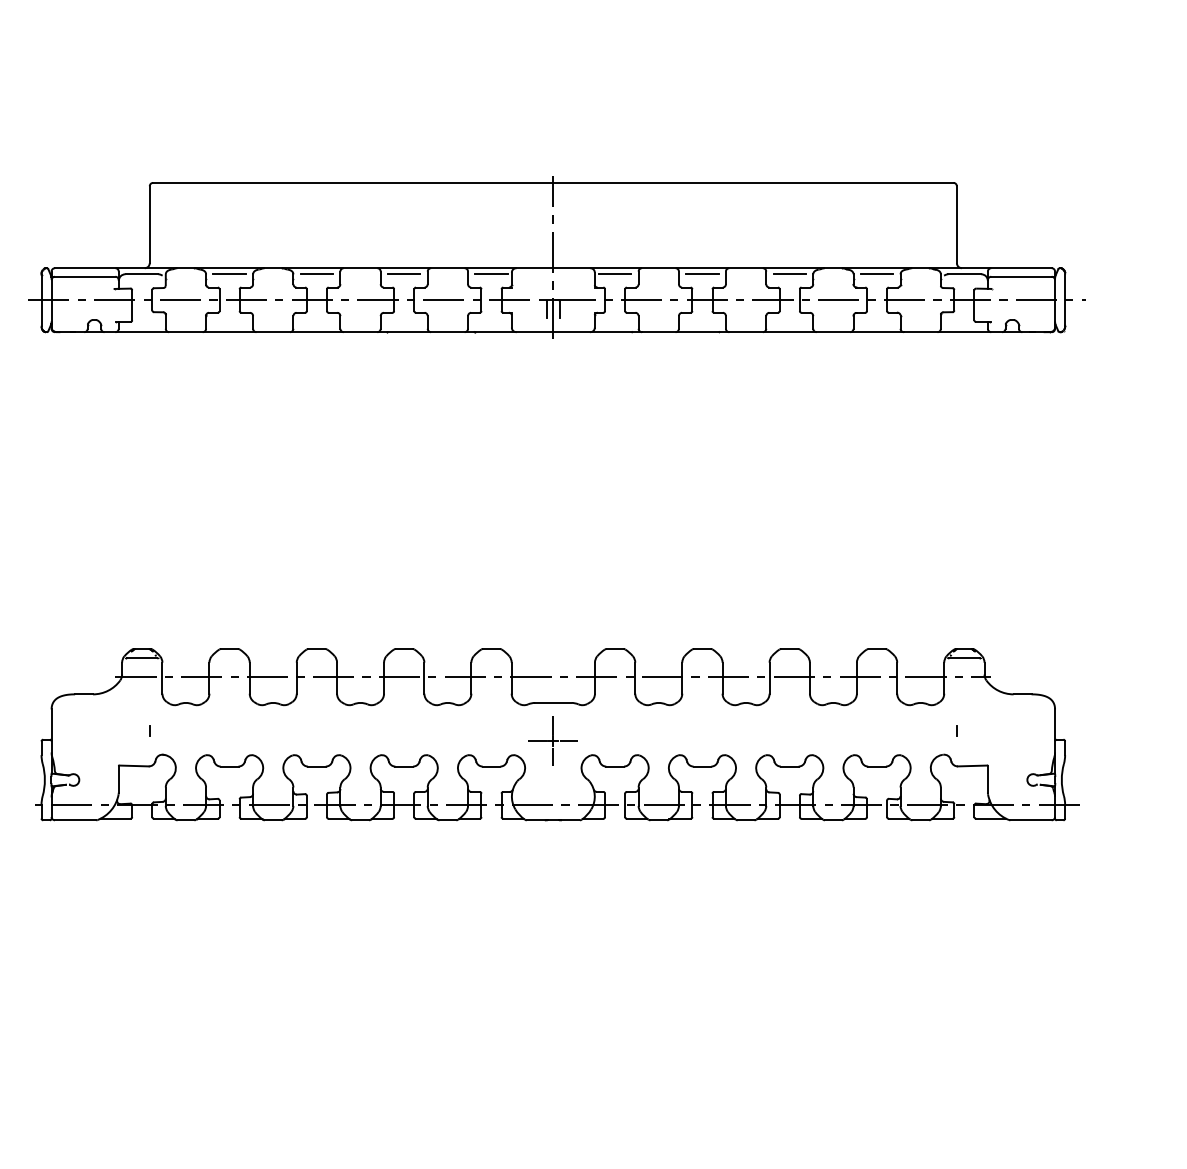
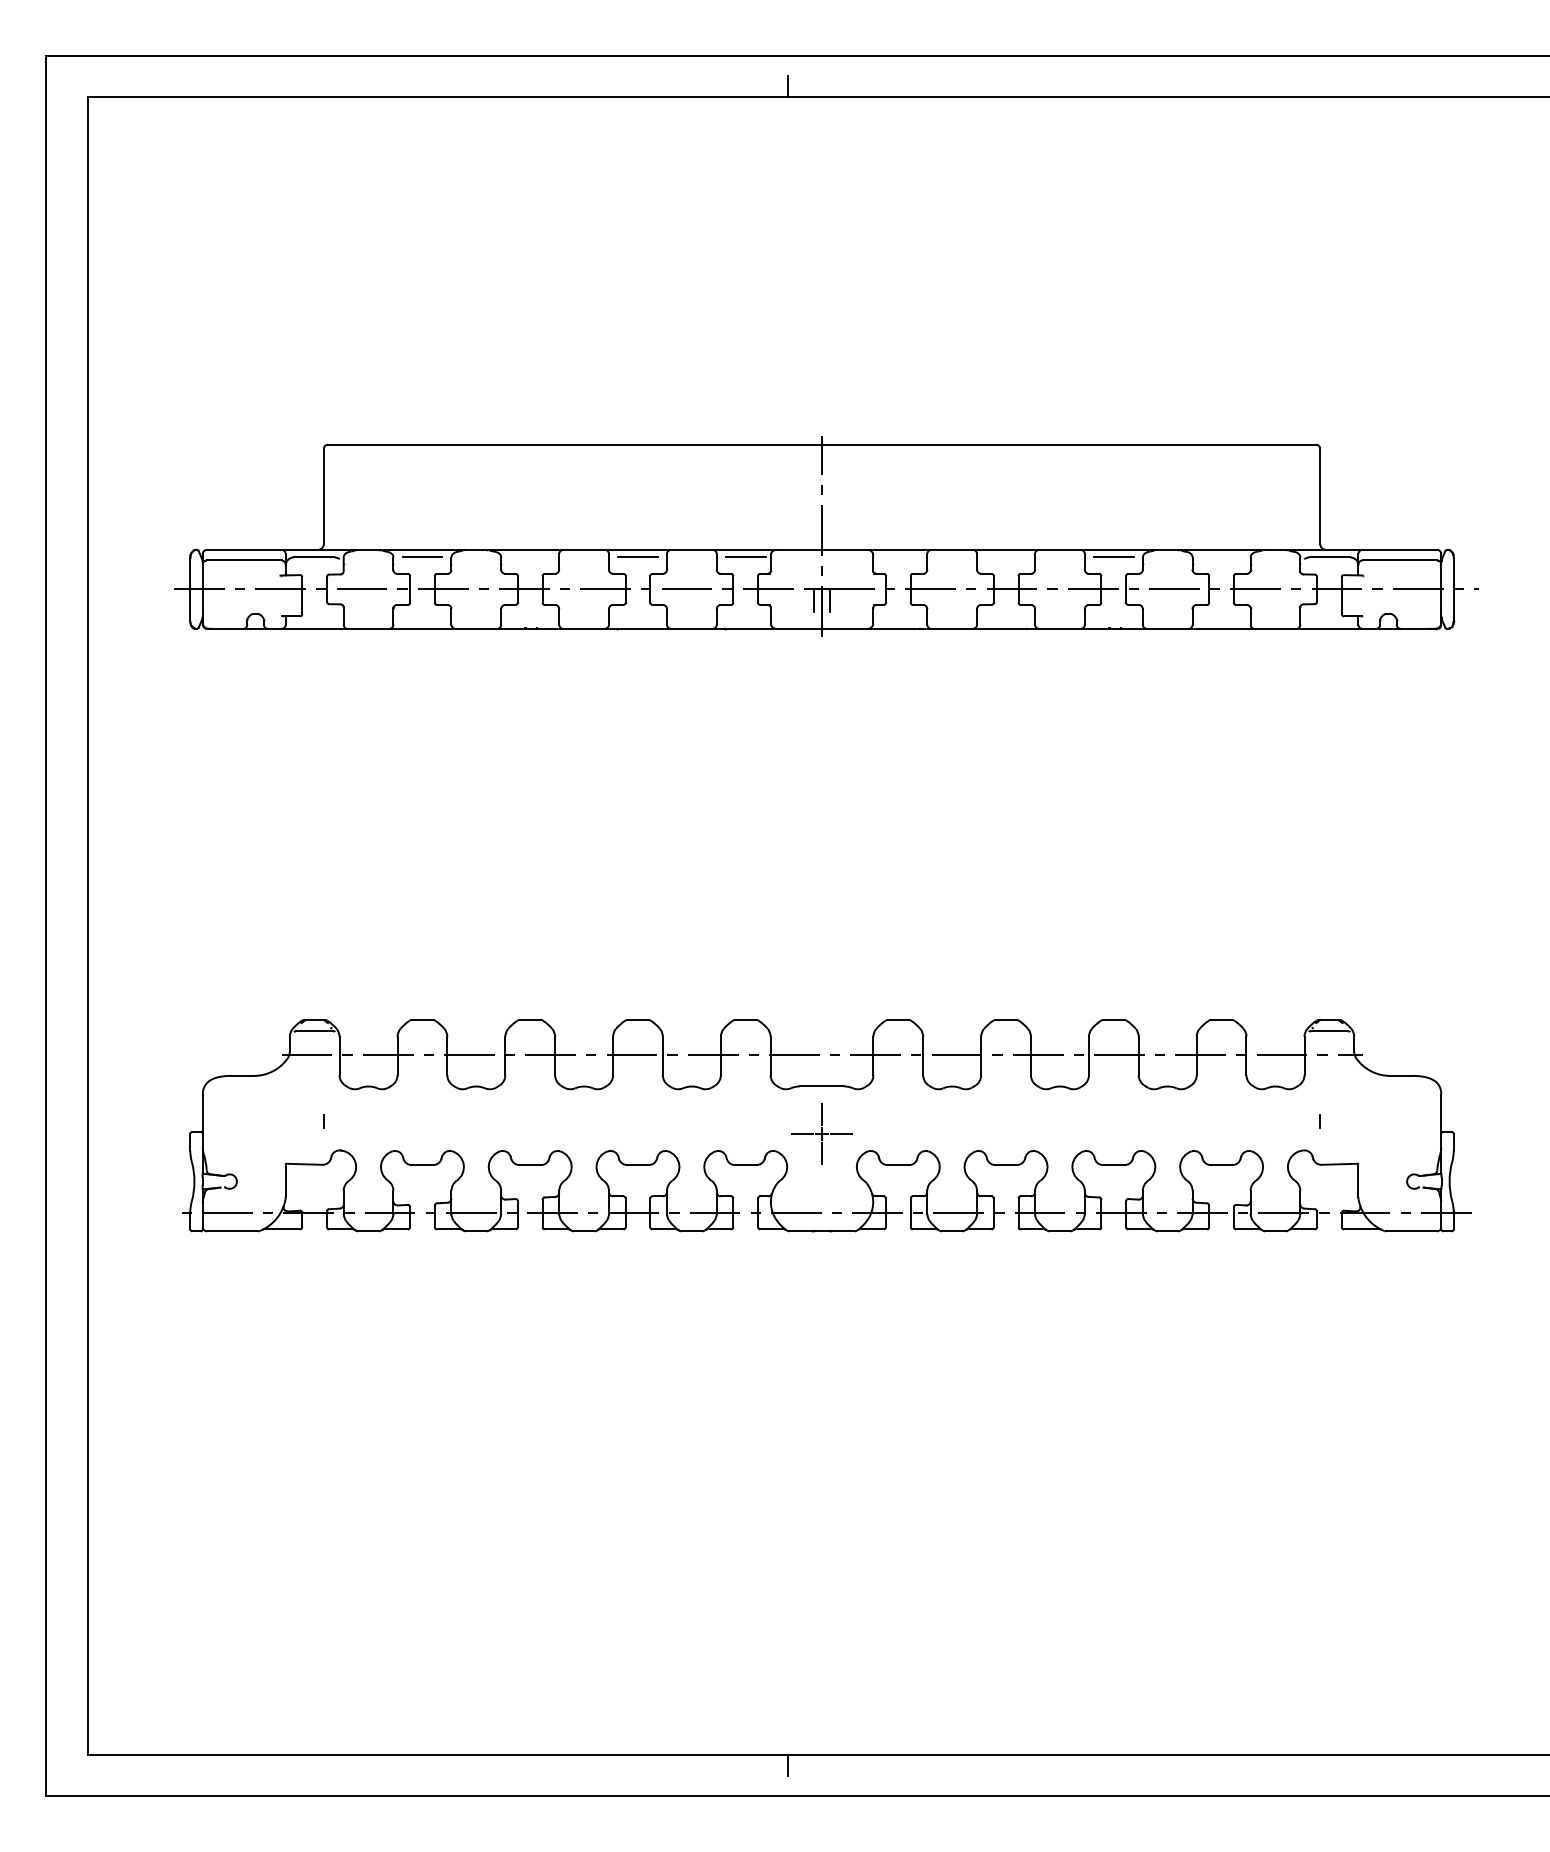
line: (317, 274) -> (530, 557), removed
line: (615, 274) -> (898, 557), removed
line: (702, 274) -> (1006, 557), removed
line: (876, 274) -> (1221, 557), removed

